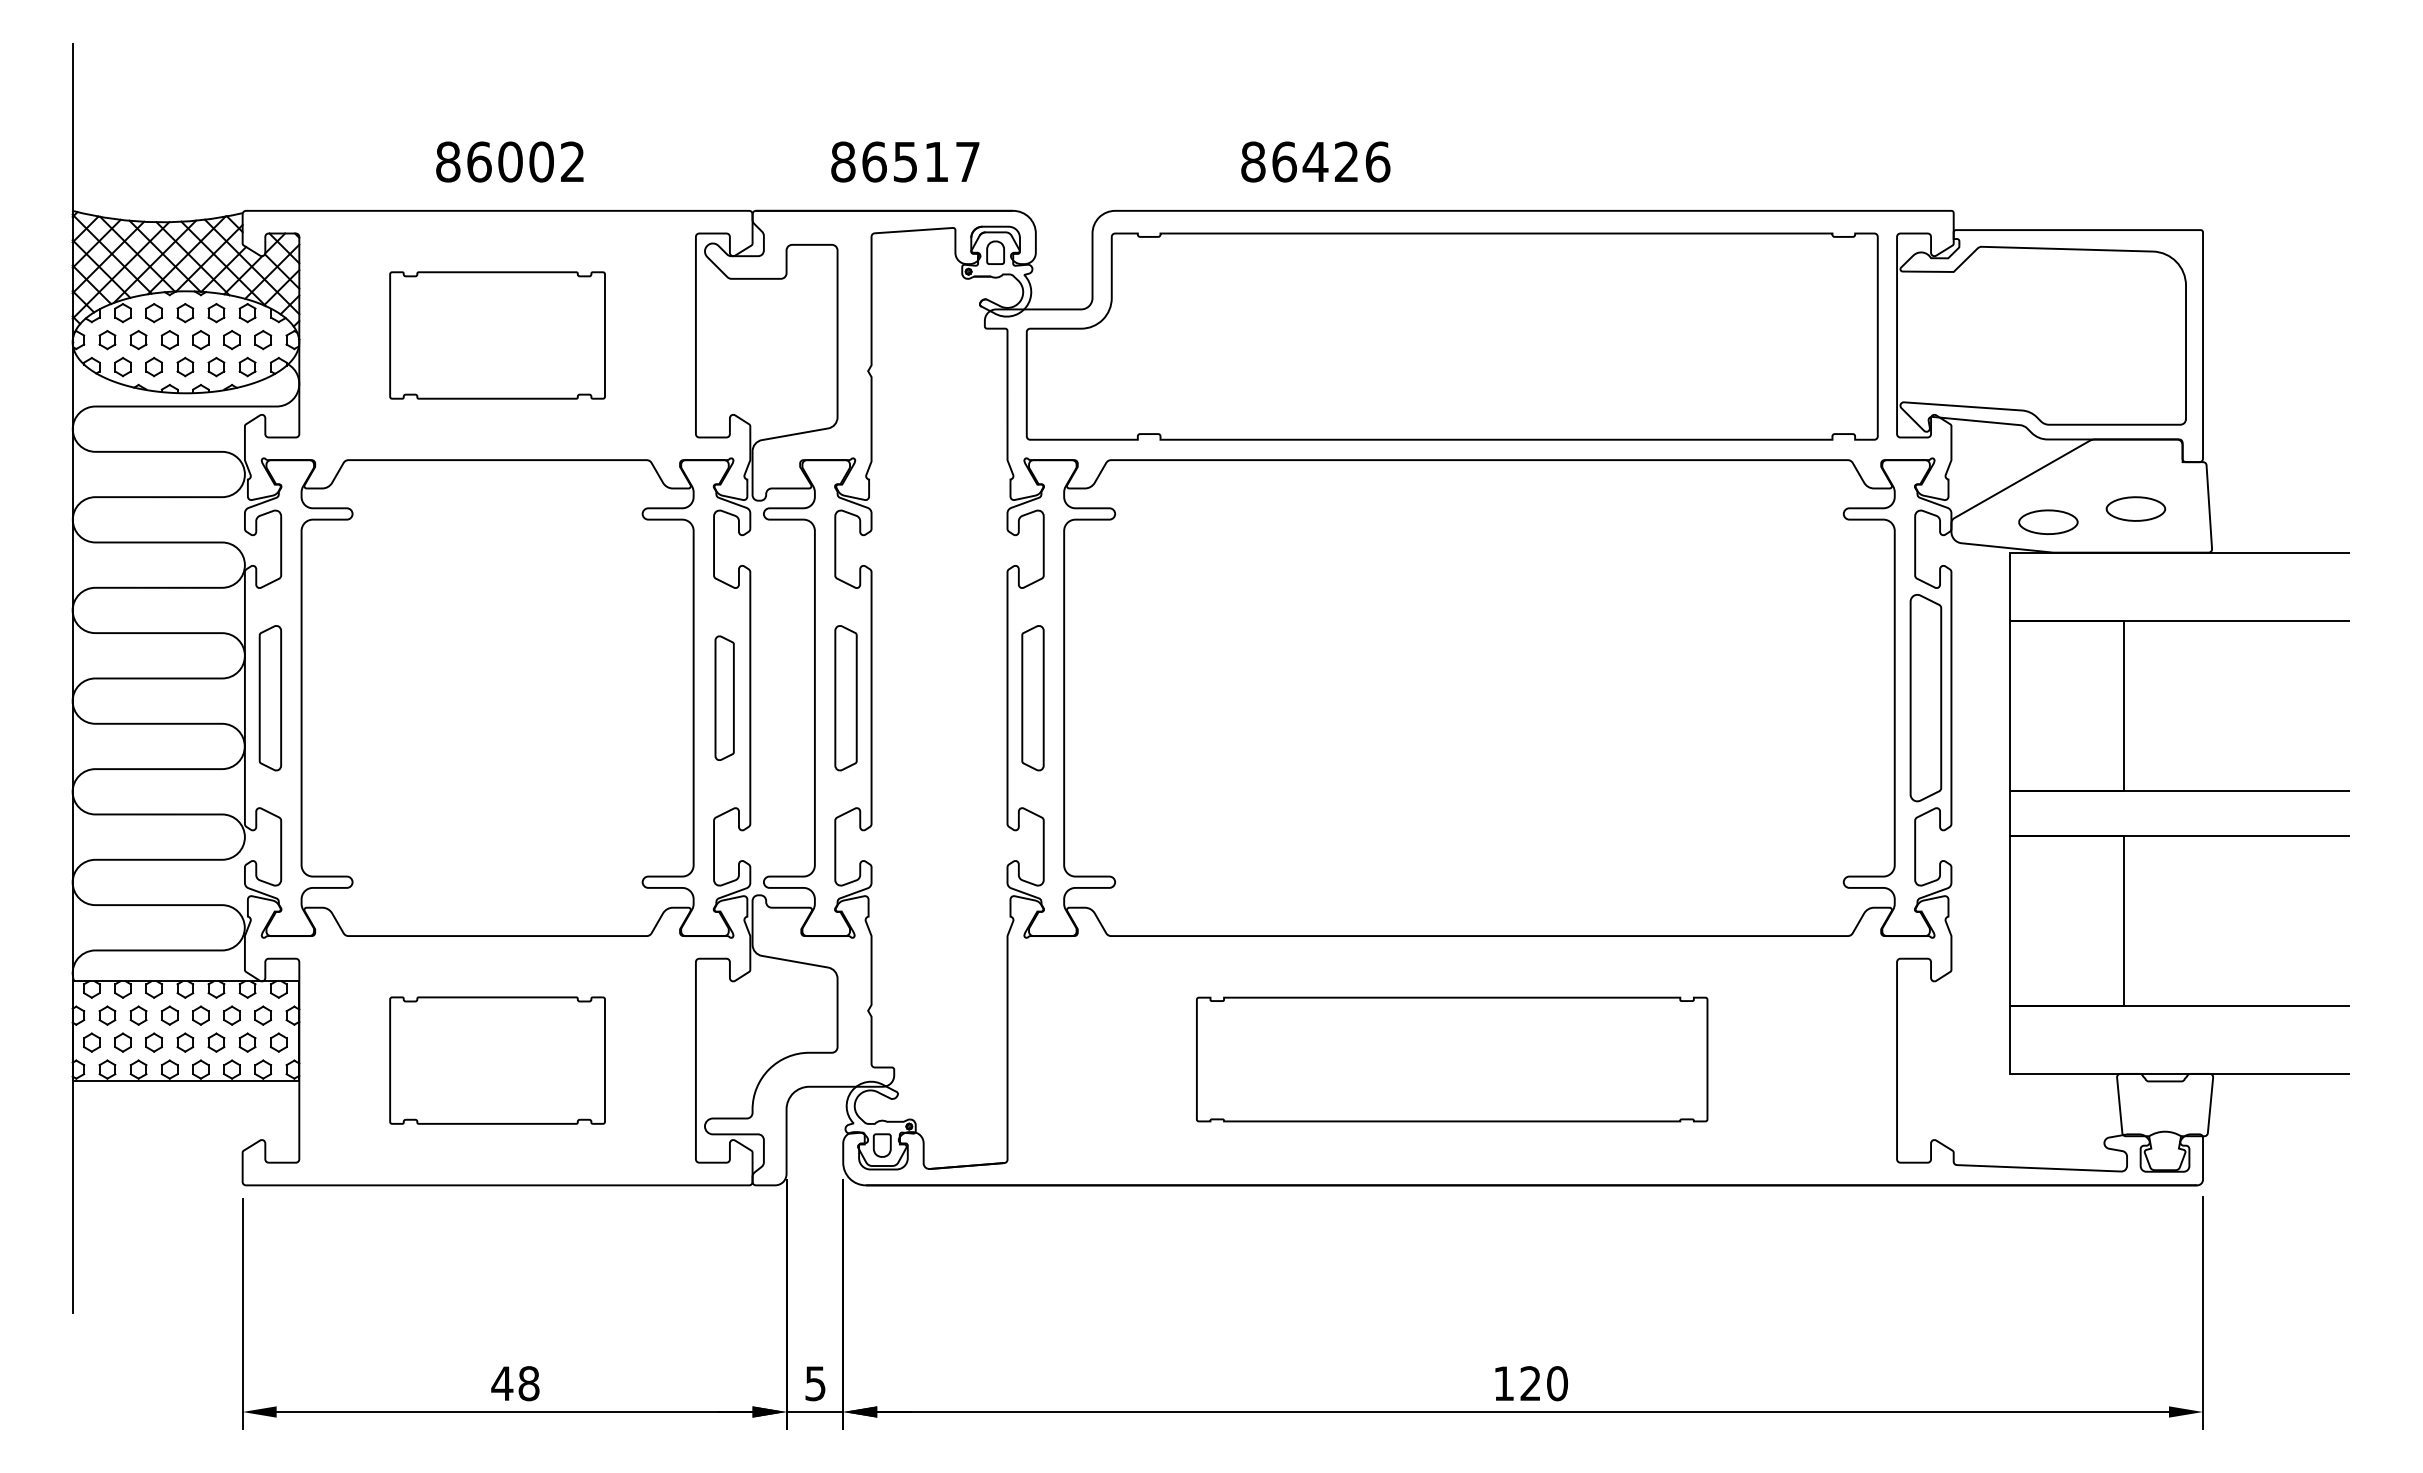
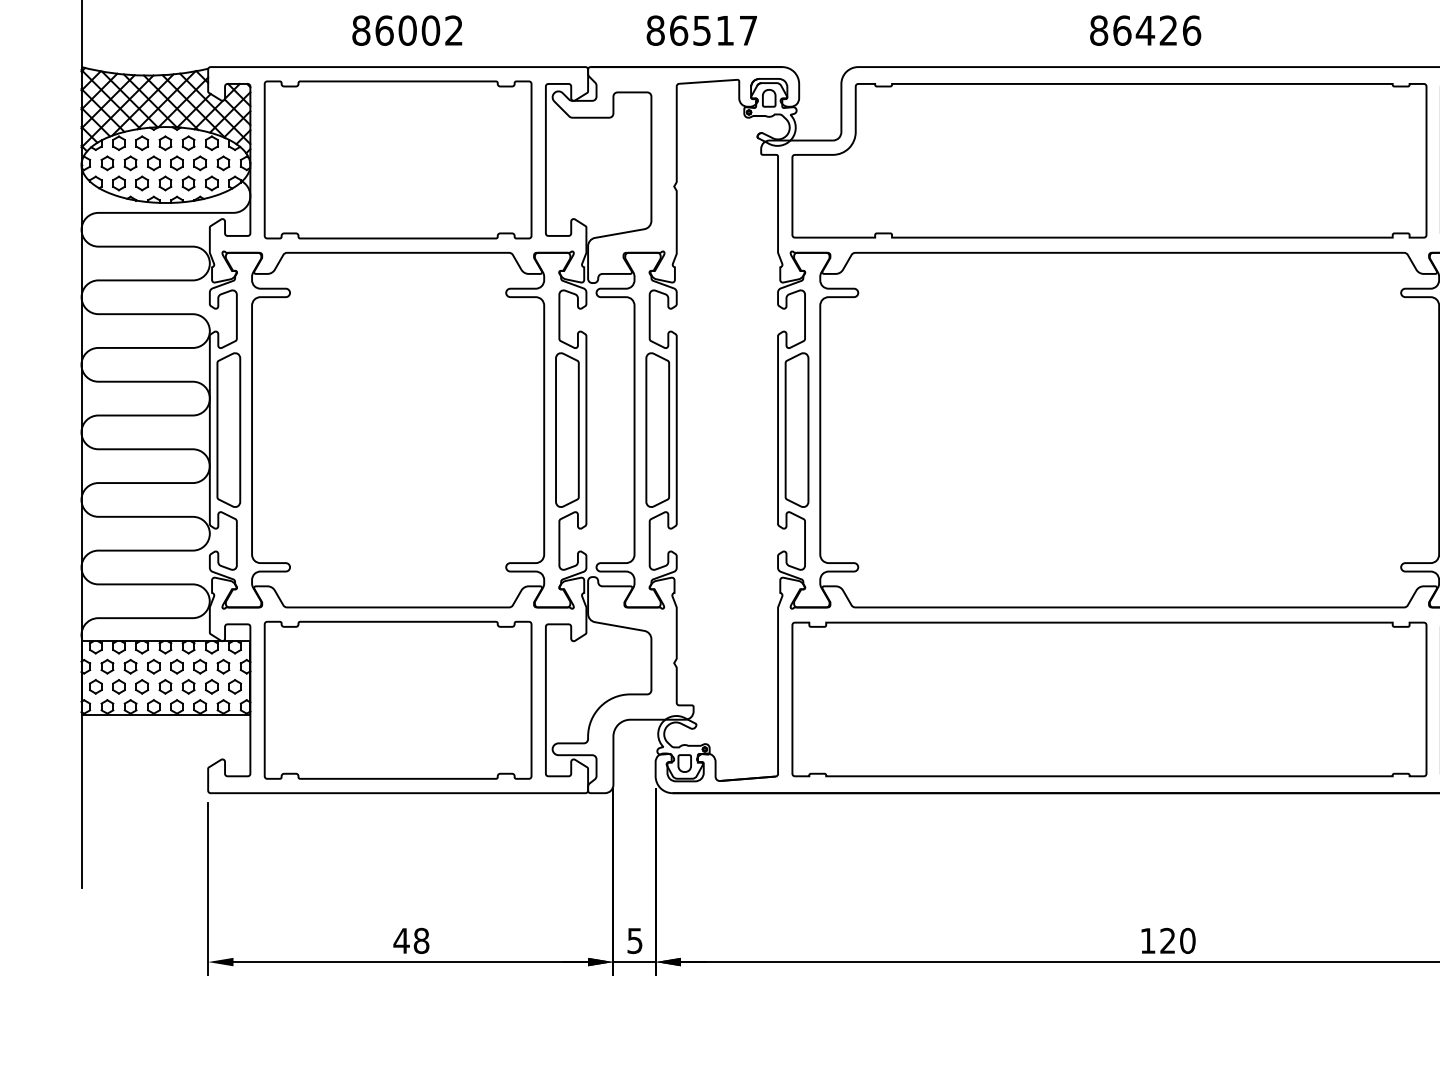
text: (1315, 161) -> (1145, 30), moved
part: (497, 335) -> (398, 159), size x1.67
part: (270, 698) -> (228, 430), size x1.43
part: (724, 698) -> (567, 430), size x1.67
part: (845, 698) -> (657, 430), size x1.43
part: (1032, 698) -> (796, 430), size x1.43
part: (1451, 1059) -> (1108, 699), size x1.67
part: (497, 1060) -> (398, 700), size x1.67

